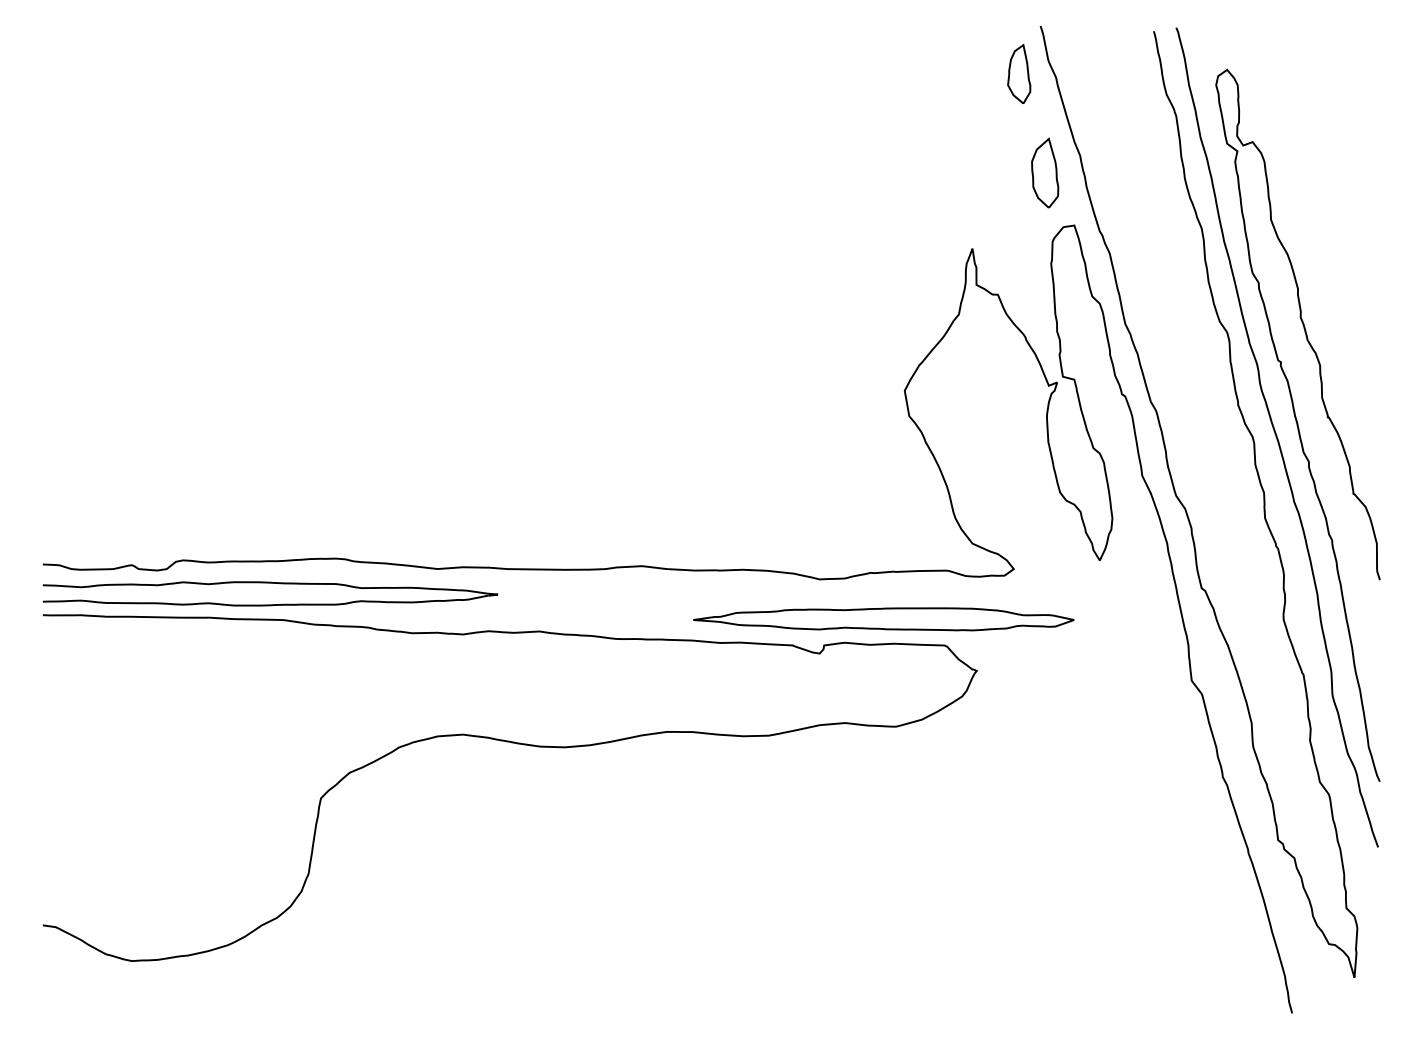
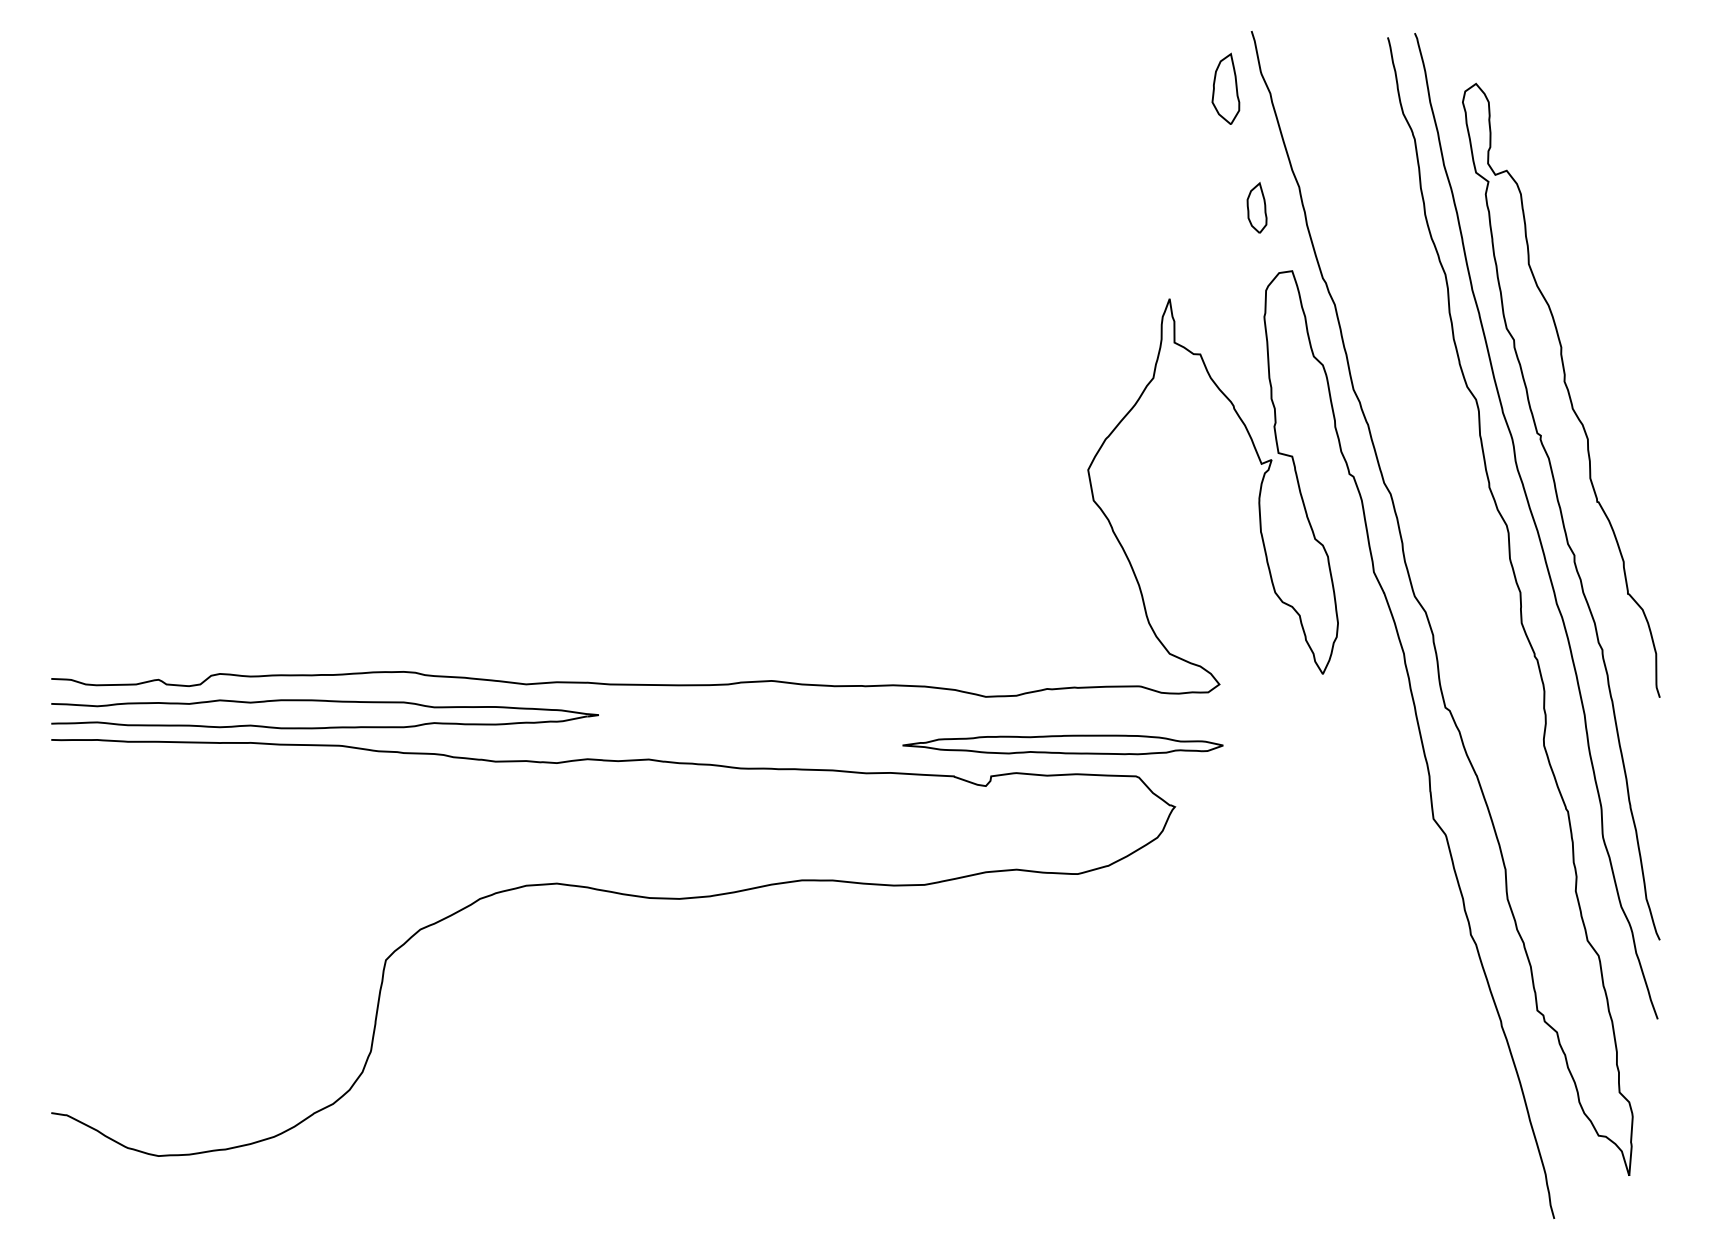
part: (1044, 172) -> (1256, 207), size x0.6
part: (883, 618) -> (1062, 744), size x0.7

